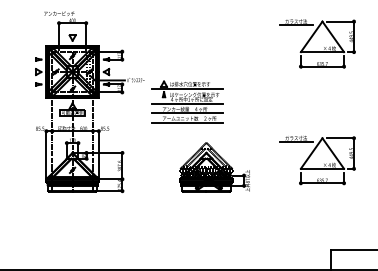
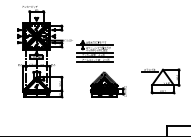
part: (317, 44) -> (160, 22), removed

